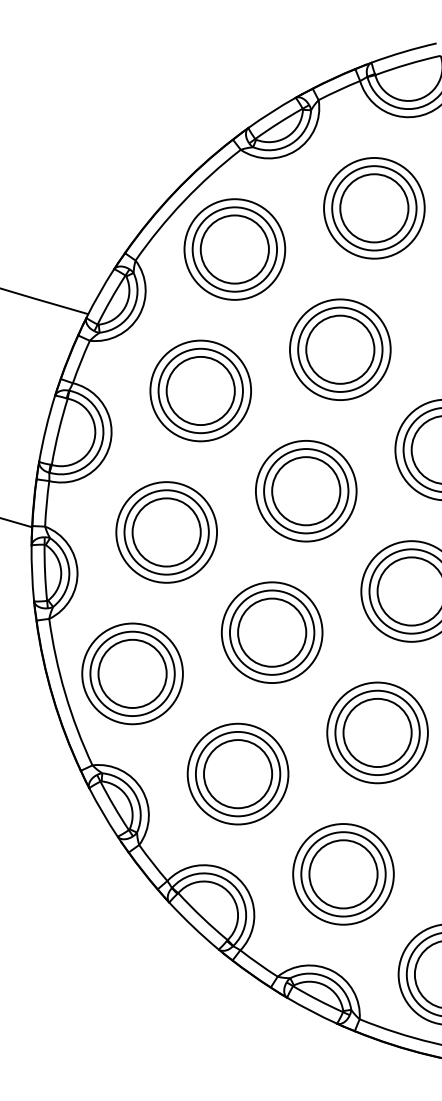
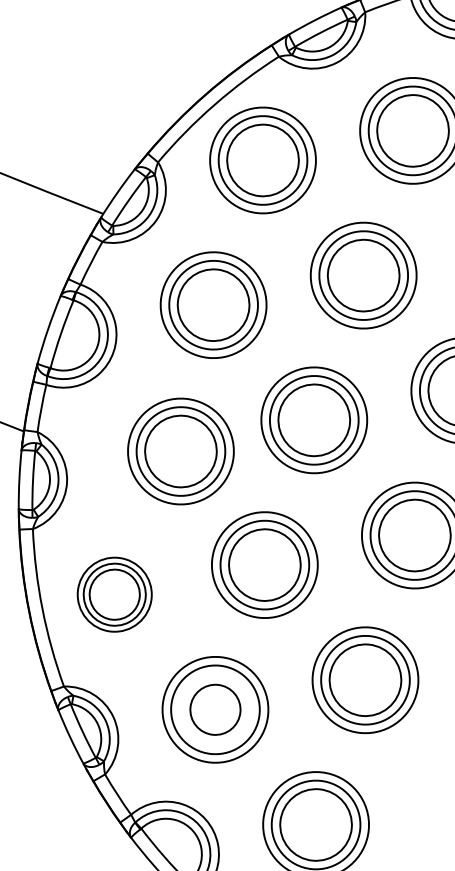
part: (166, 532) -> (180, 451), moved
part: (132, 673) -> (114, 594), size x0.7
circle: (238, 774) -> (215, 710), size x0.7

